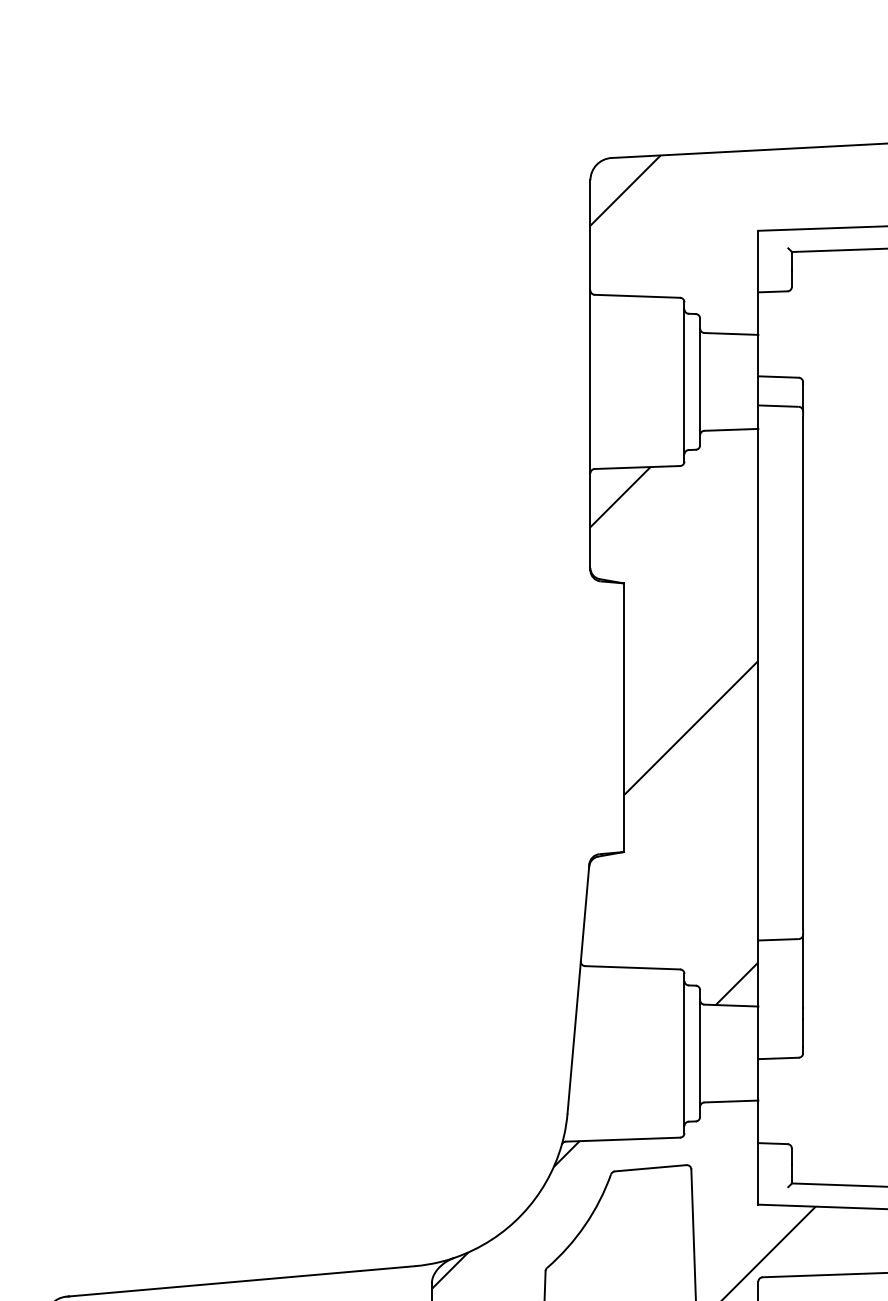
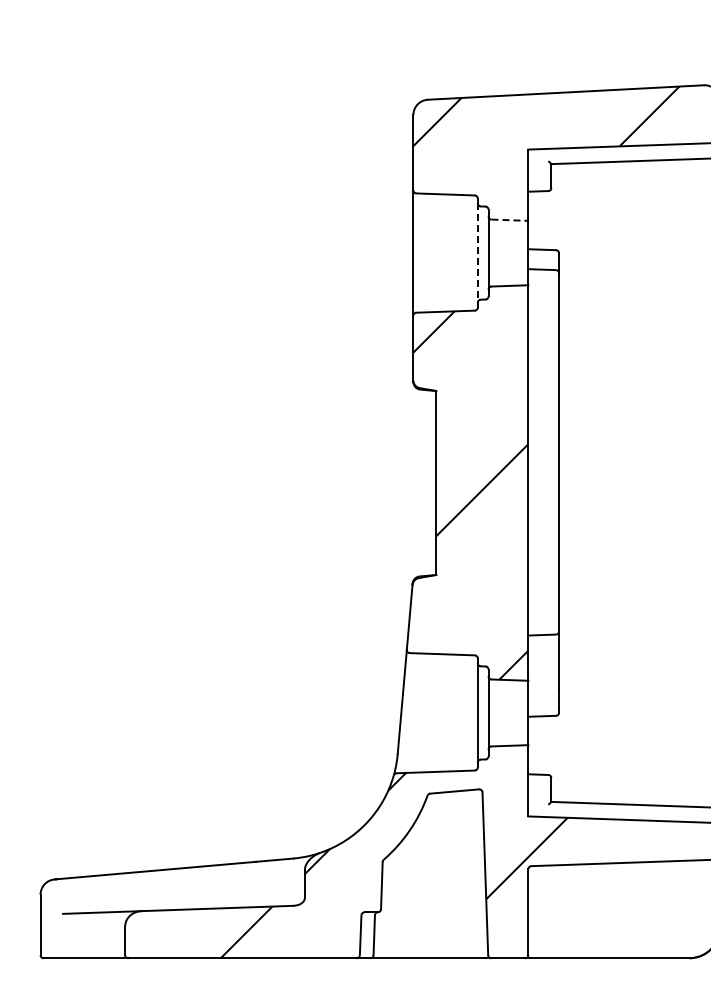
line: (732, 334) -> (510, 220), solid -> dashed
line: (684, 382) -> (477, 253), solid -> dashed

